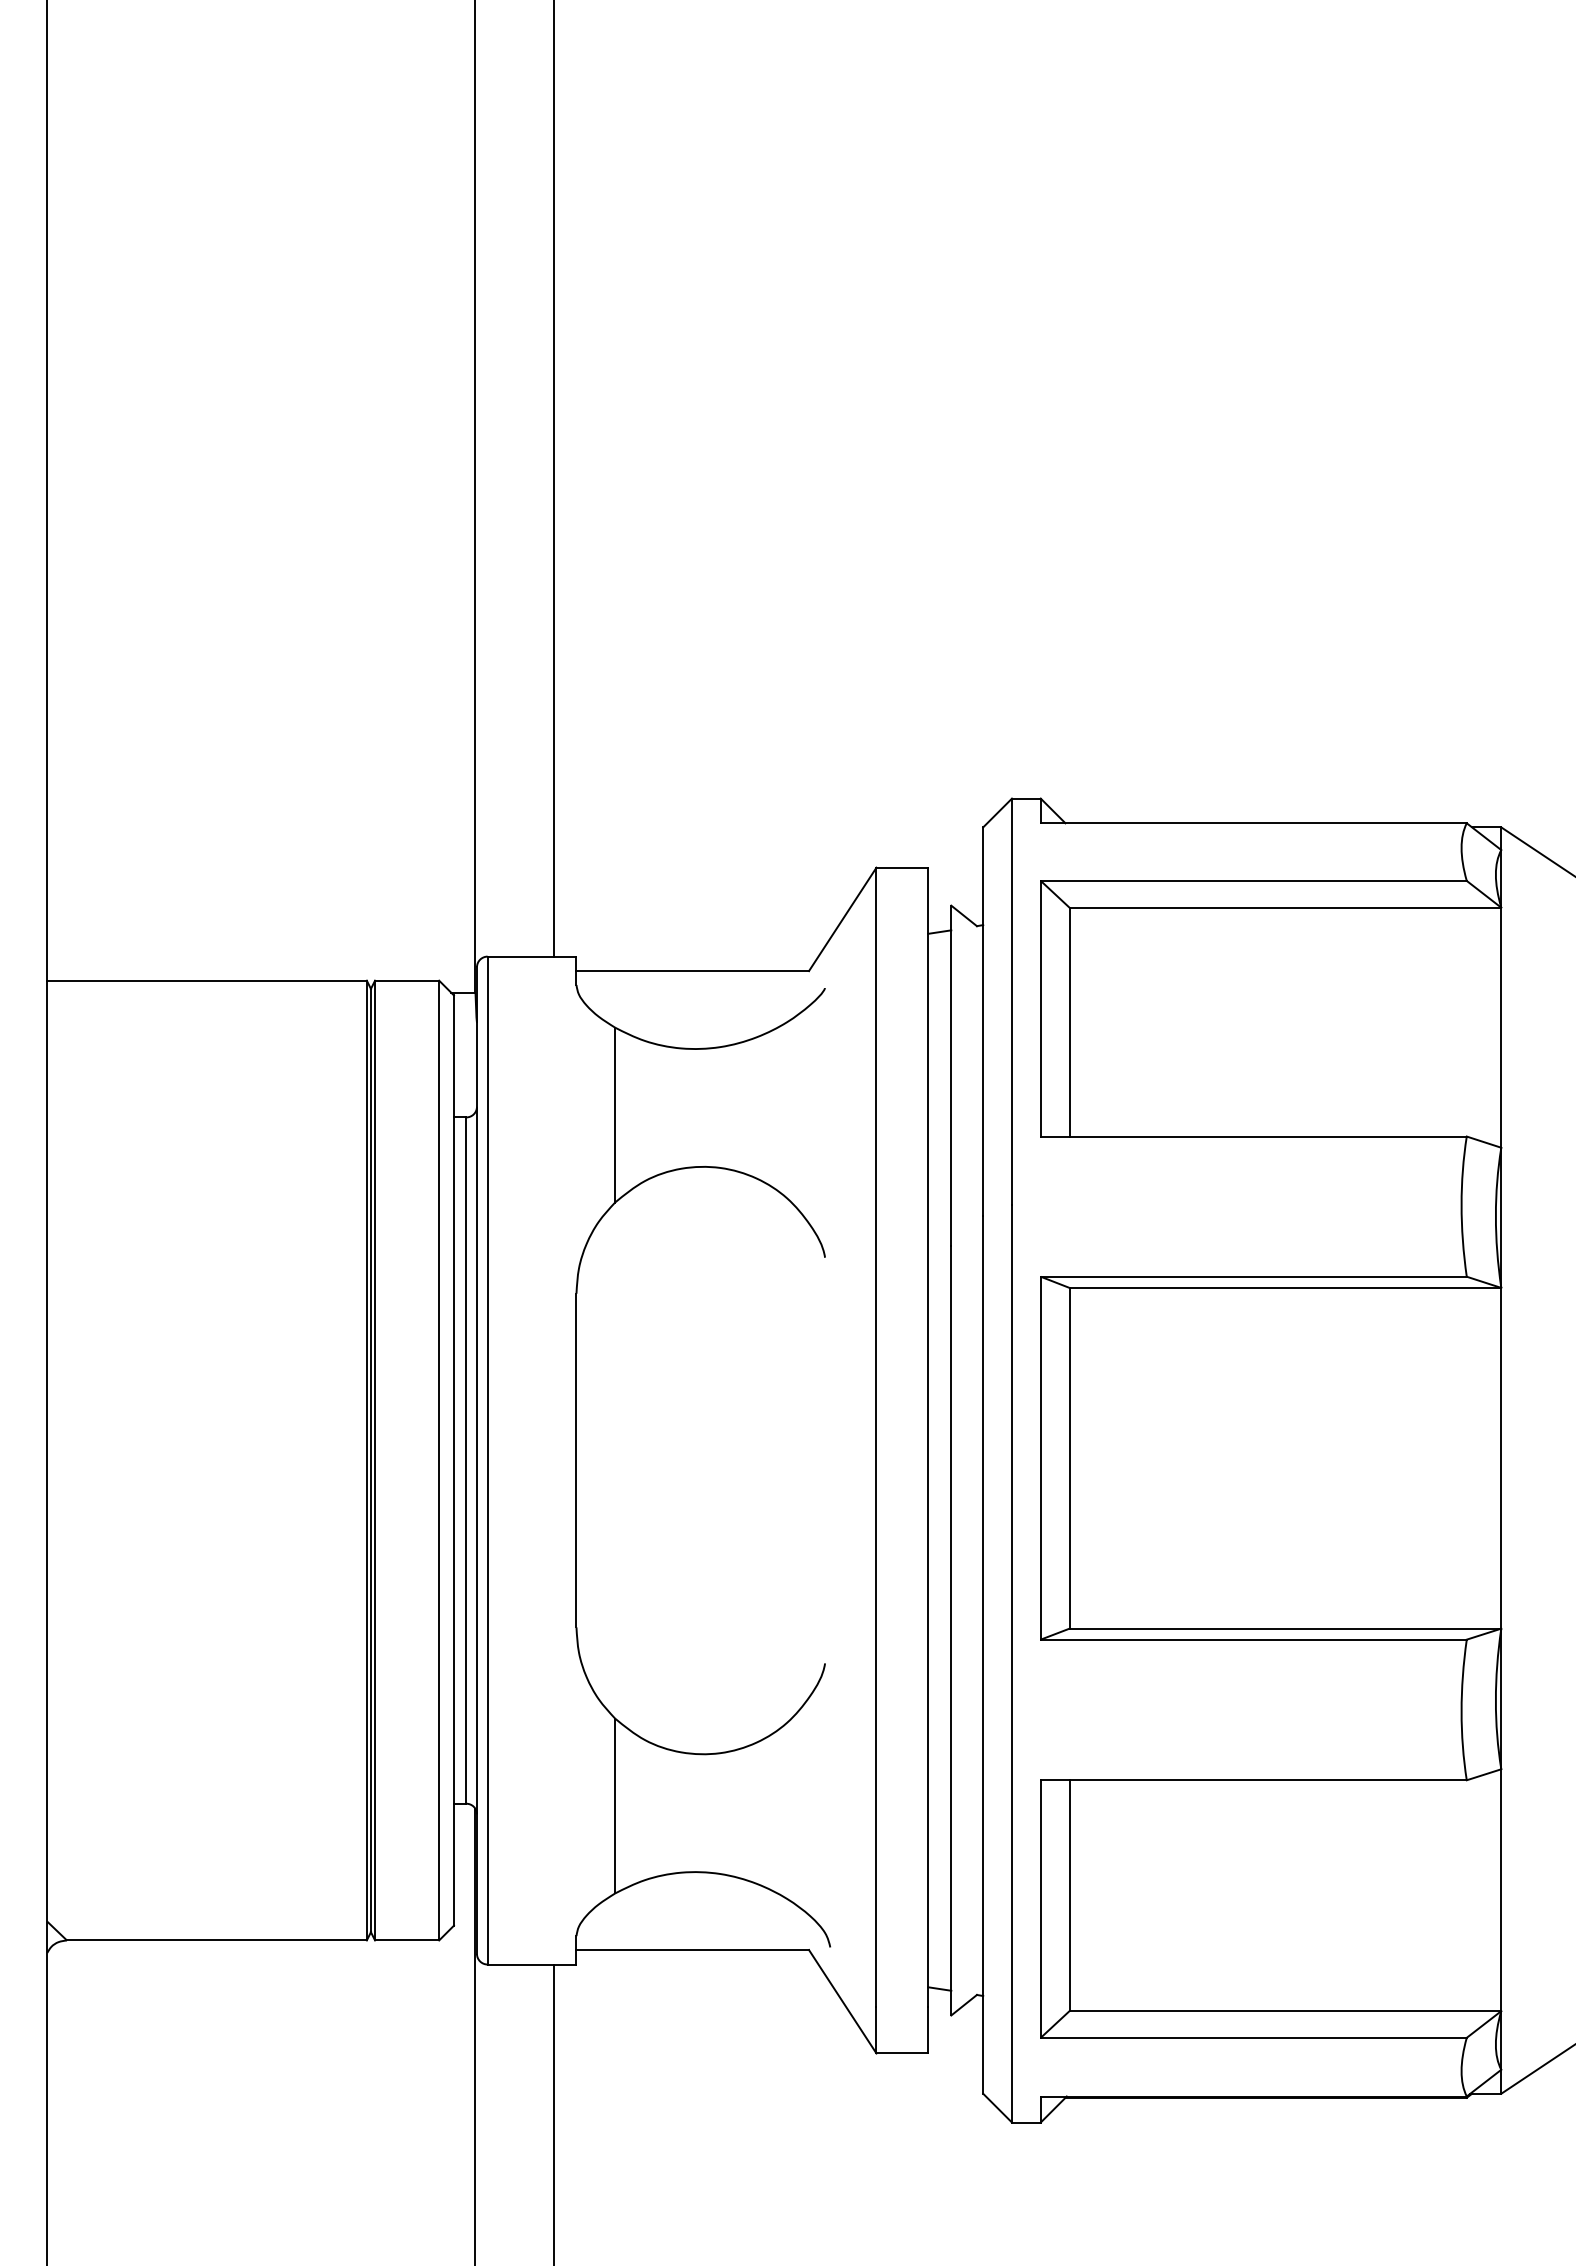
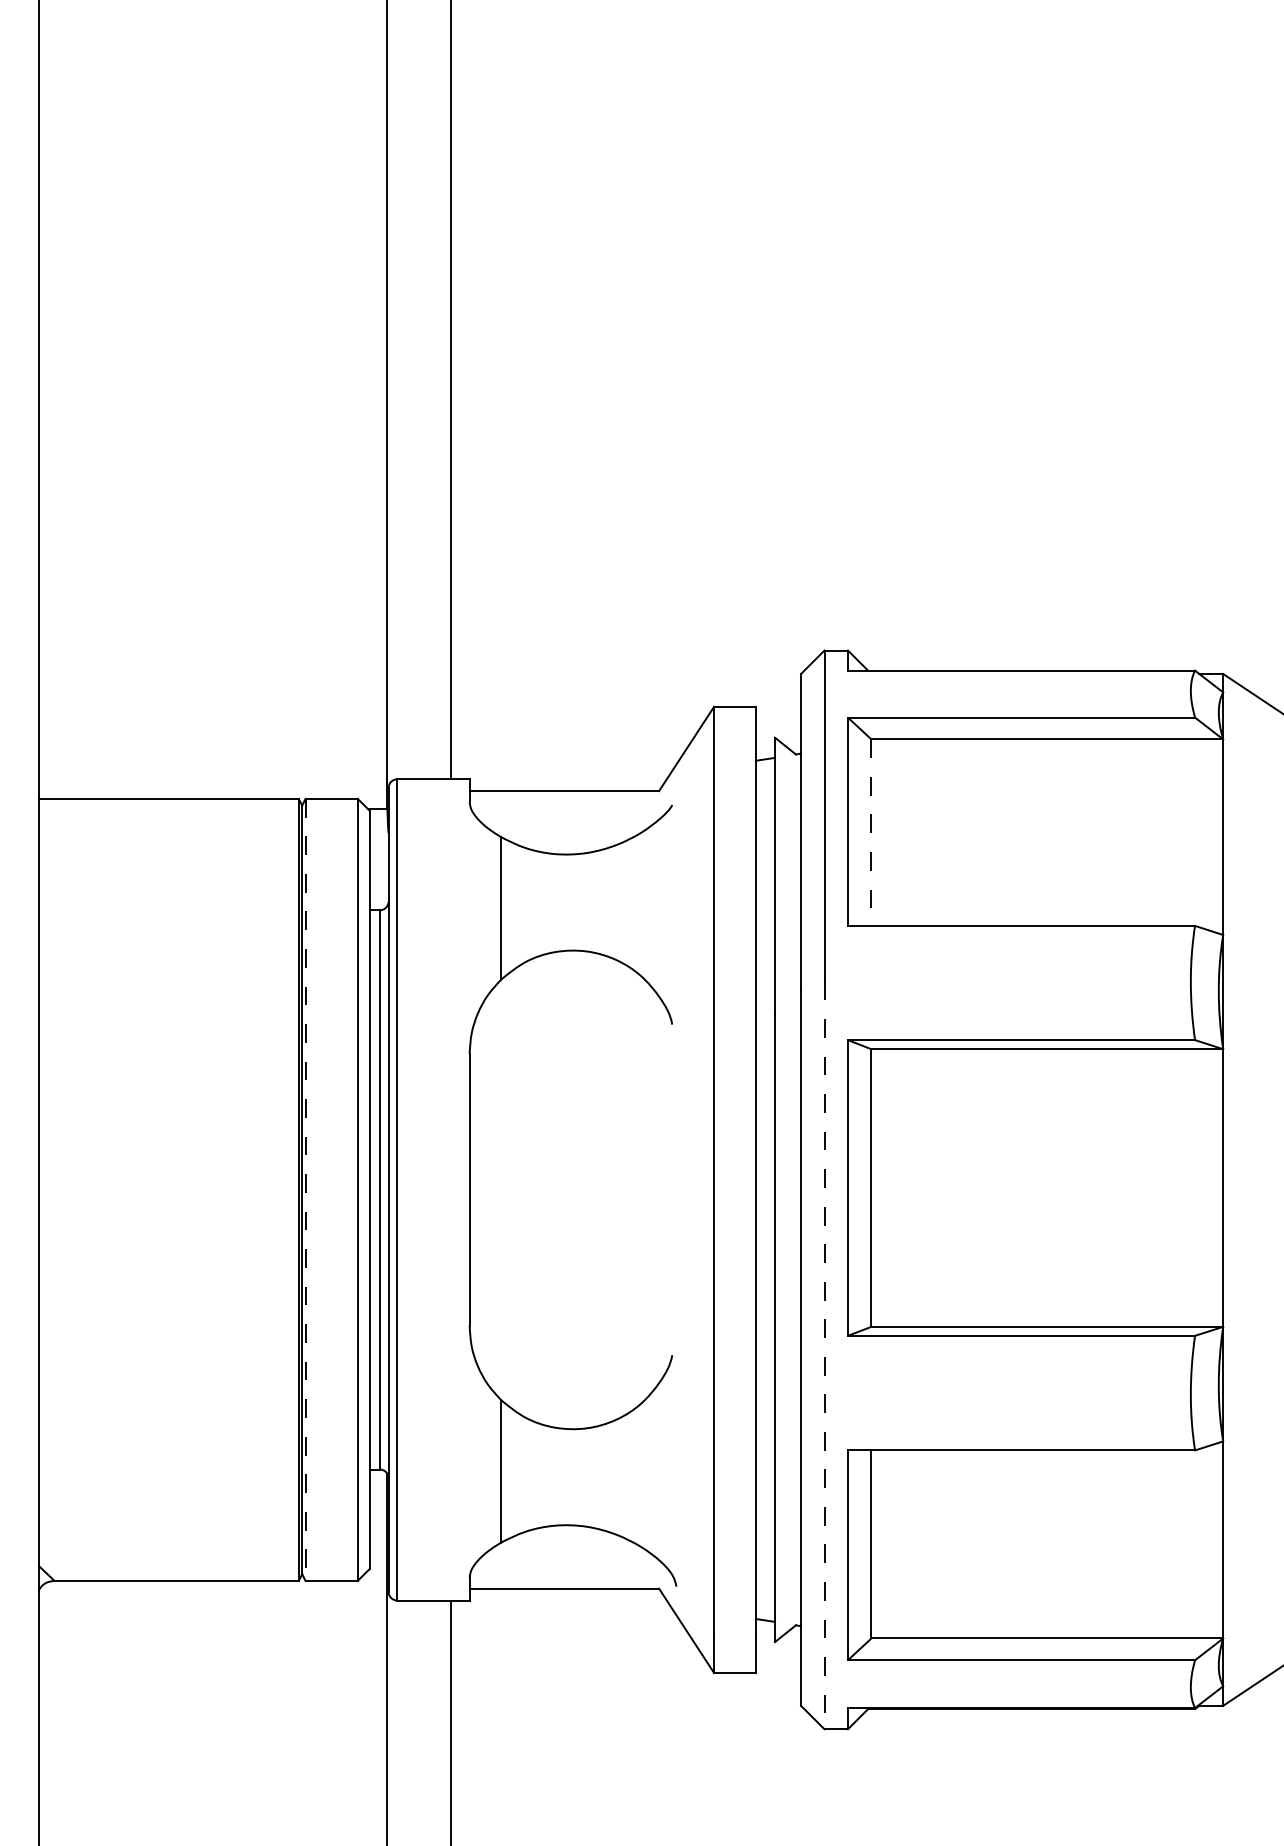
line: (1069, 1022) -> (871, 832), solid -> dashed
line: (375, 1460) -> (305, 1189), solid -> dashed
line: (1012, 1663) -> (824, 1355), solid -> dashed

